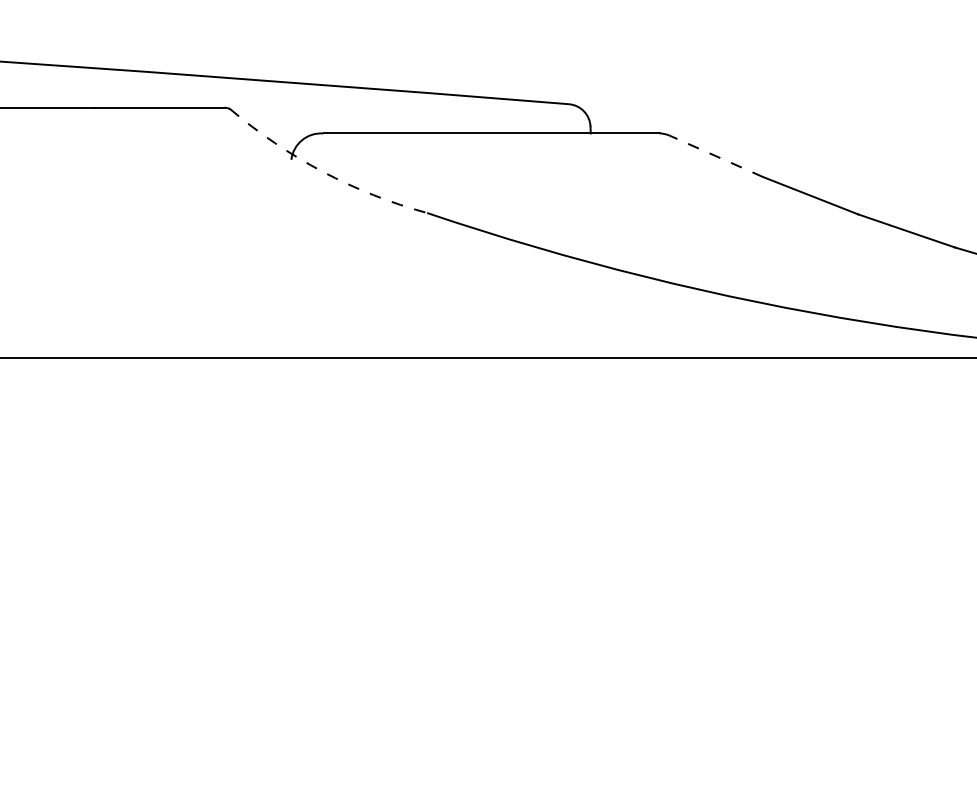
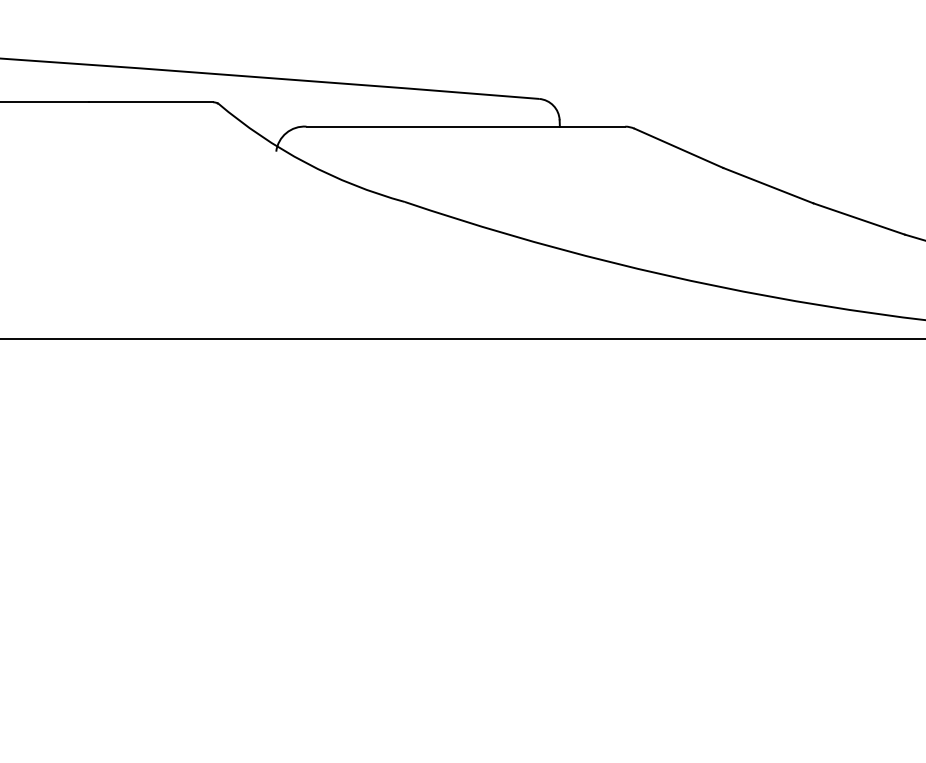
line: (715, 156) -> (678, 148), dashed -> solid
arc: (323, 171) -> (306, 162), dashed -> solid

